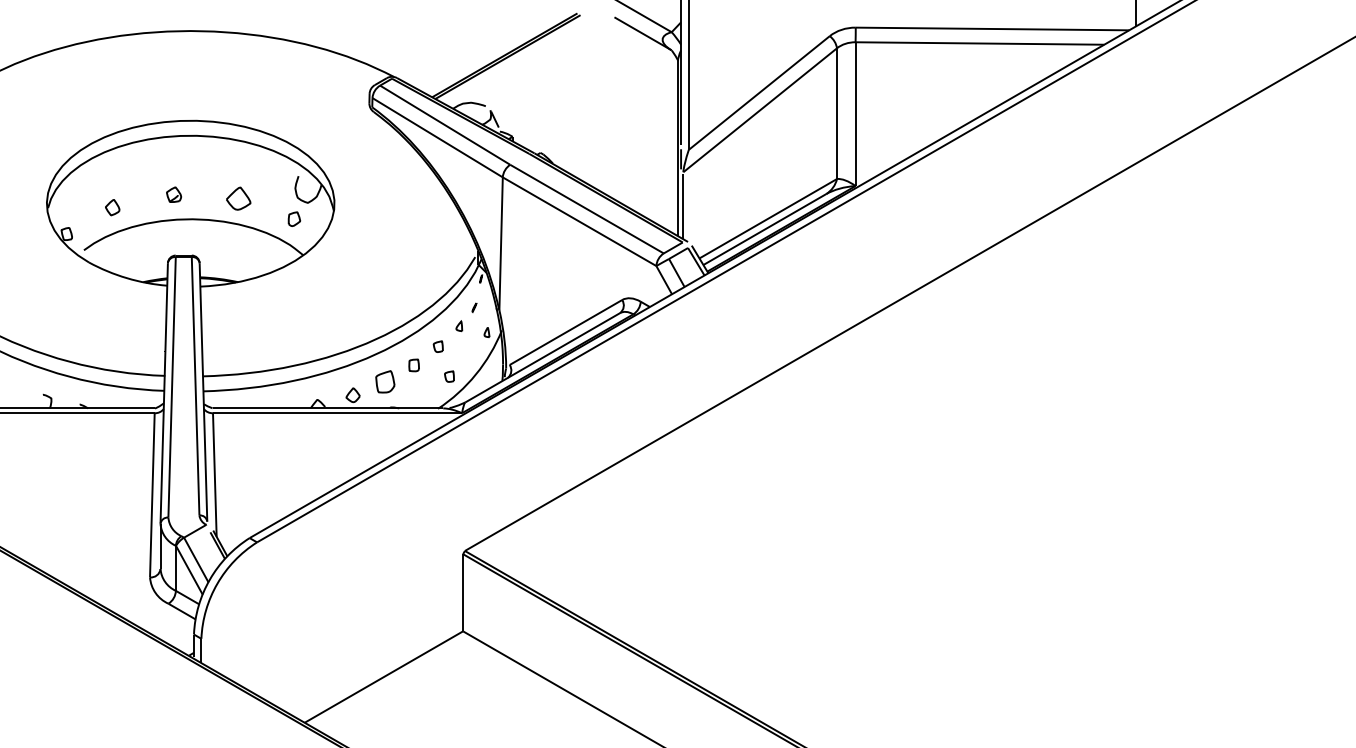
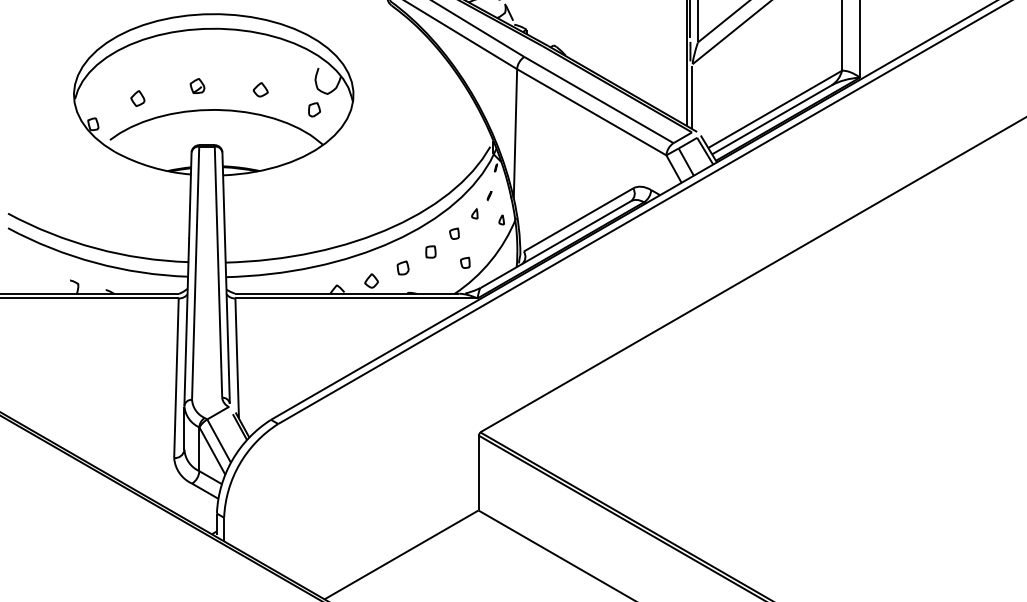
part: (239, 198) -> (261, 89), size x0.62
part: (385, 381) -> (403, 267), size x0.62

